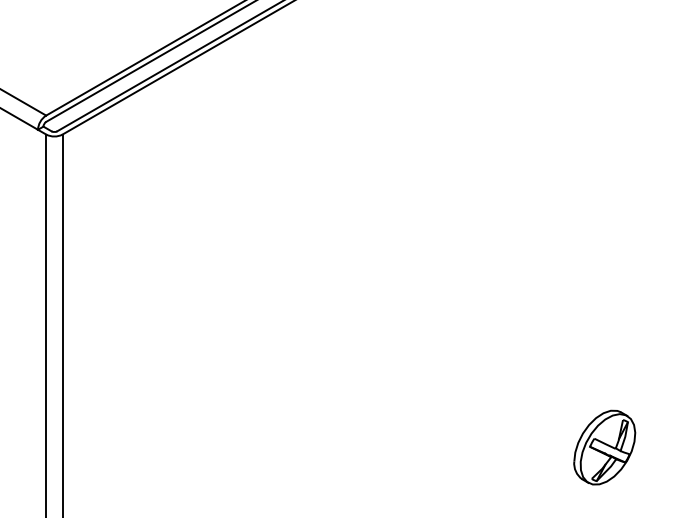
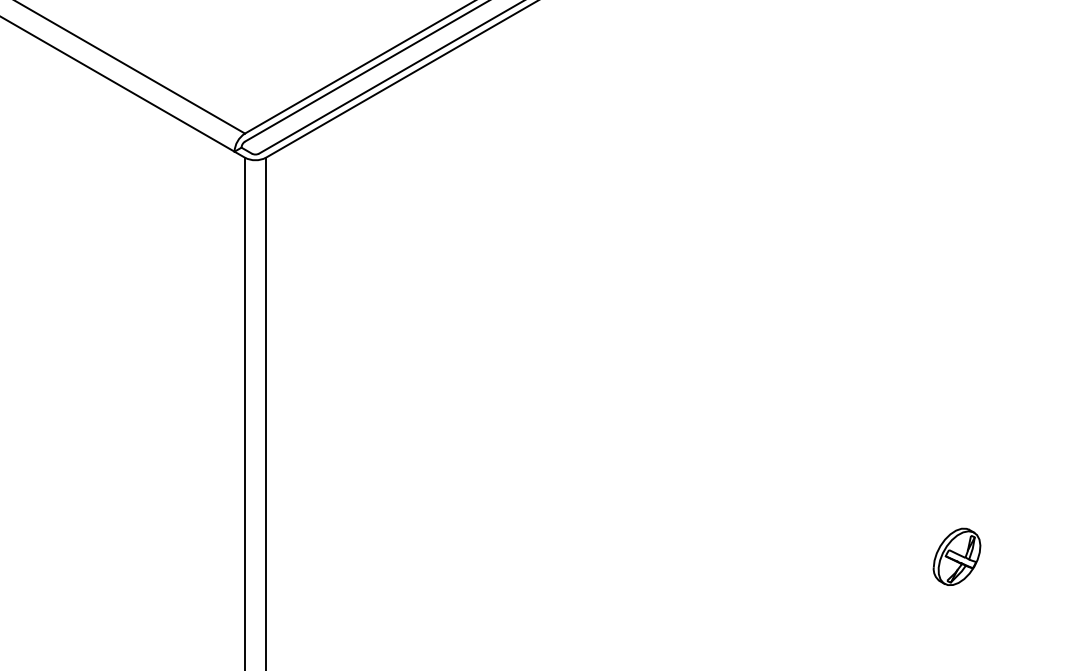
part: (604, 447) -> (956, 556), size x0.6

